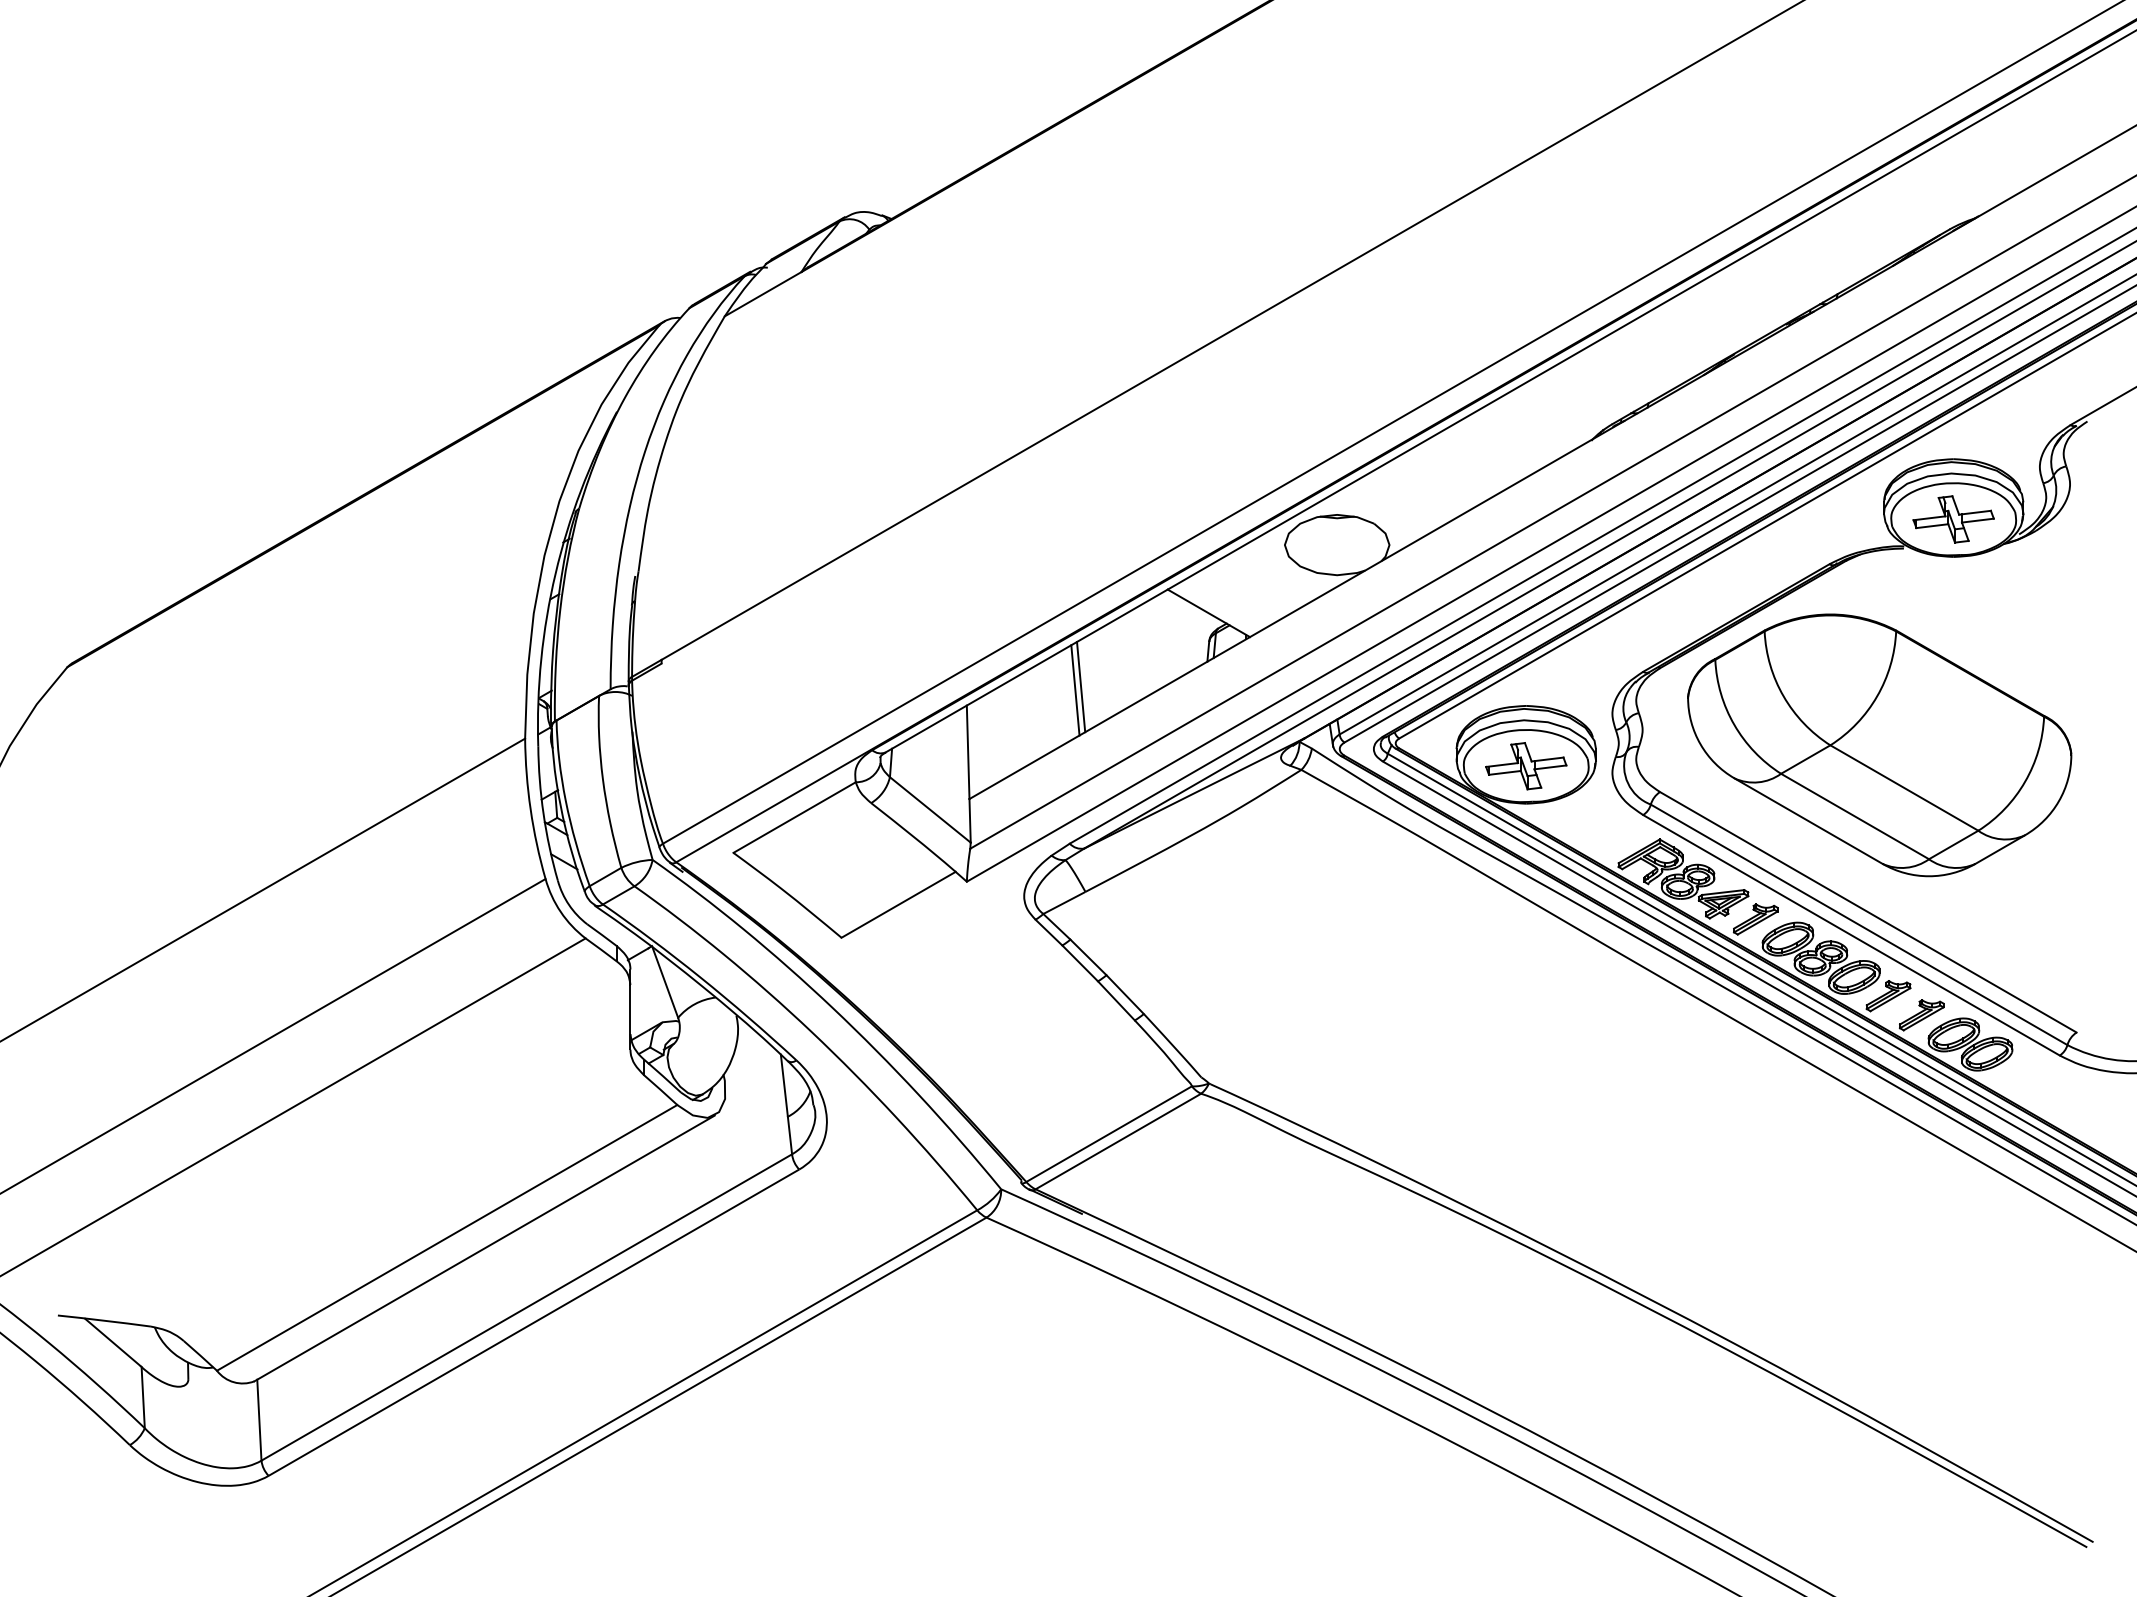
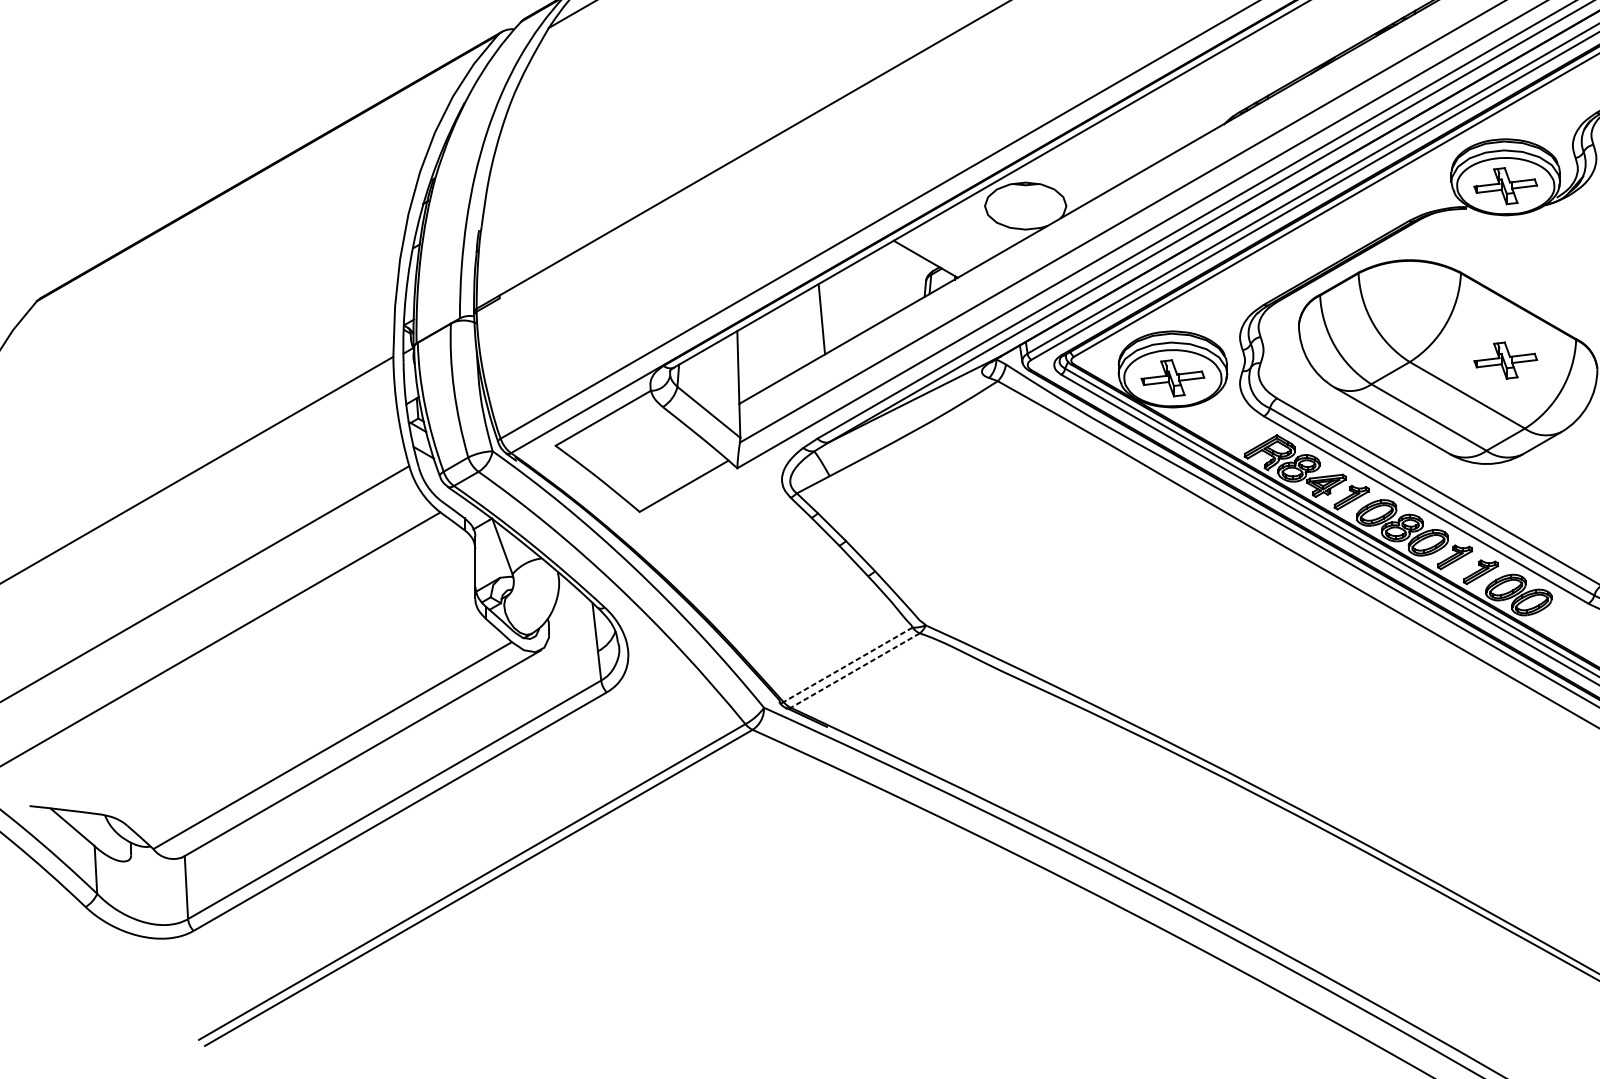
line: (1081, 686) -> (826, 316), removed
part: (1953, 743) -> (1505, 360), added
line: (1109, 1134) -> (848, 665), solid -> dashed
line: (1118, 1141) -> (855, 670), solid -> dashed

